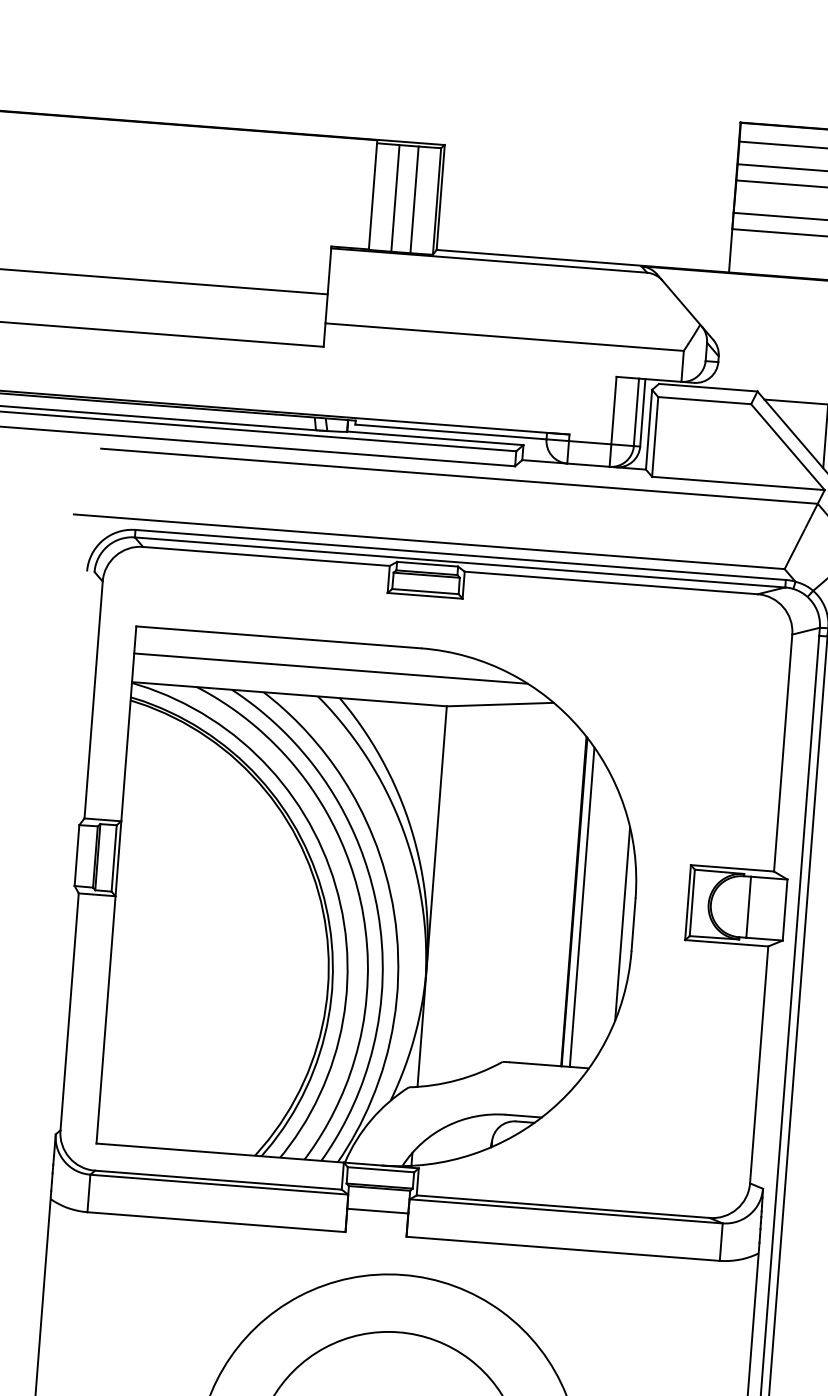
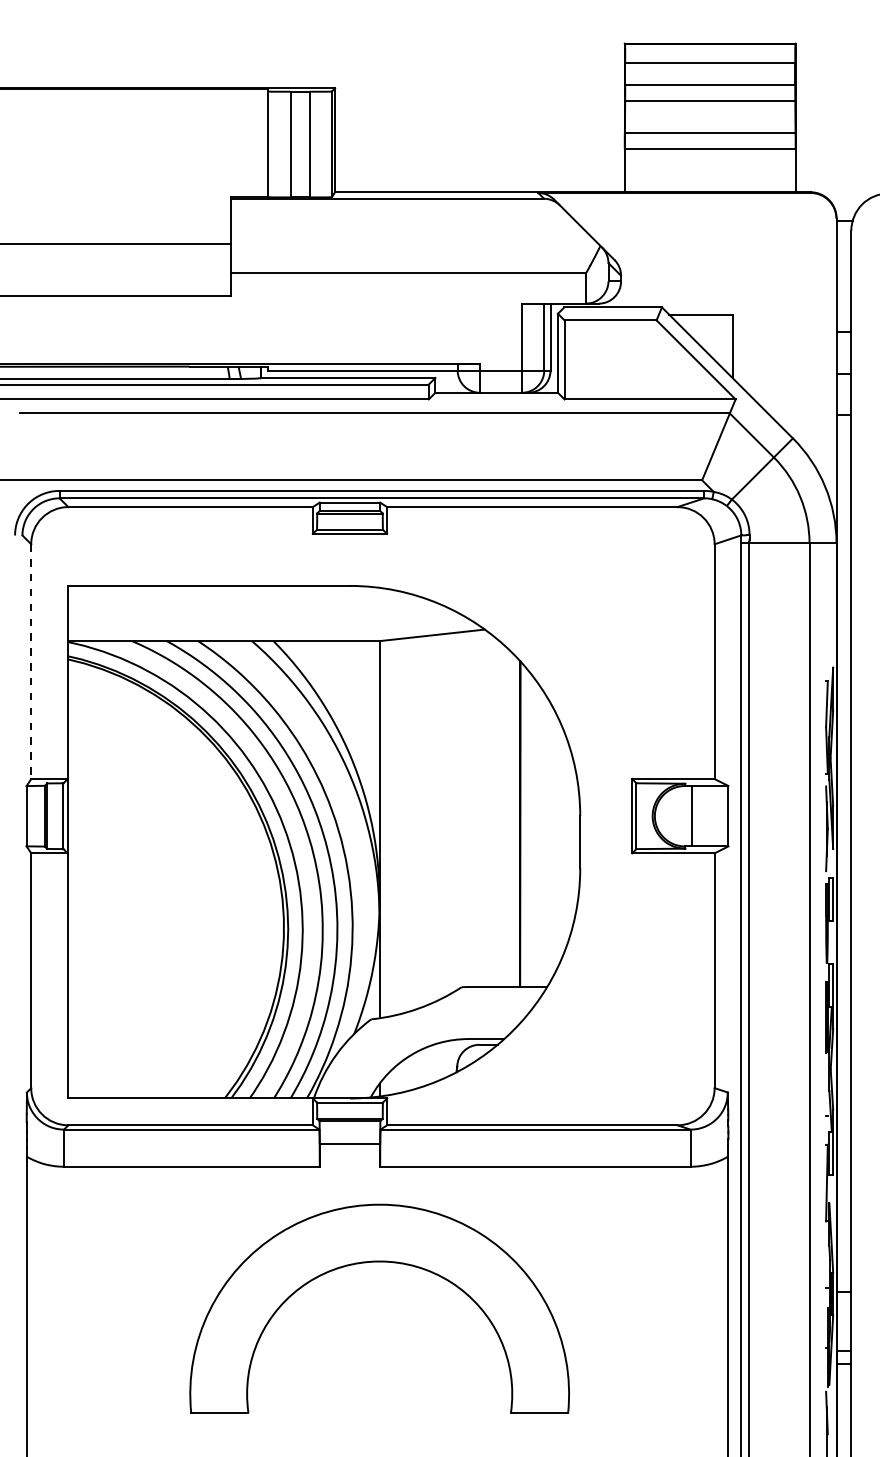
line: (330, 668) -> (262, 612), removed
line: (93, 700) -> (31, 662), solid -> dashed
line: (582, 906) -> (528, 828), removed
line: (622, 923) -> (569, 841), removed

